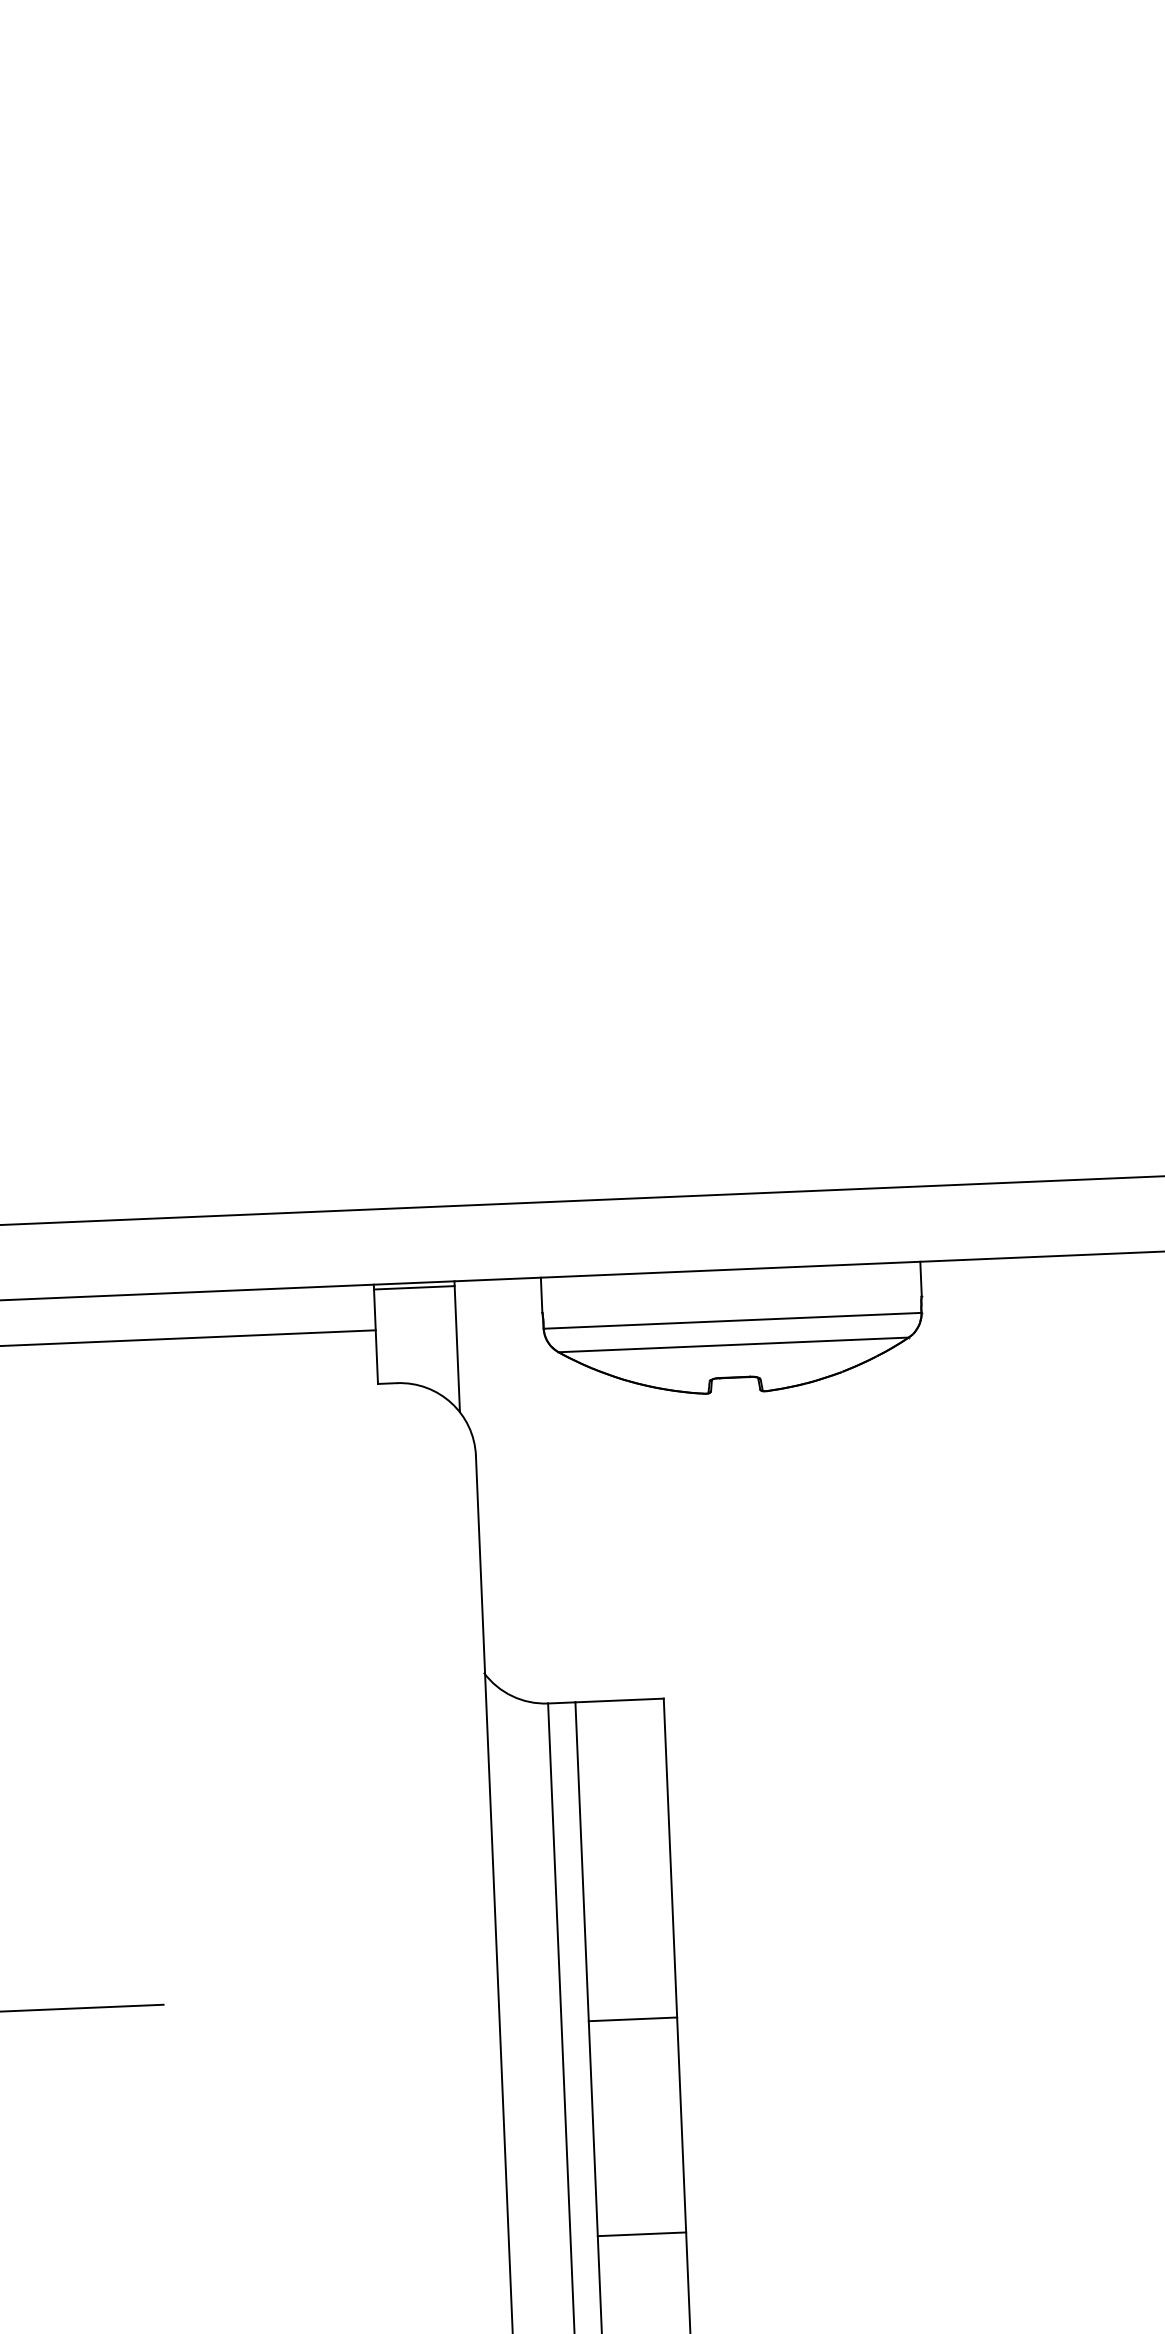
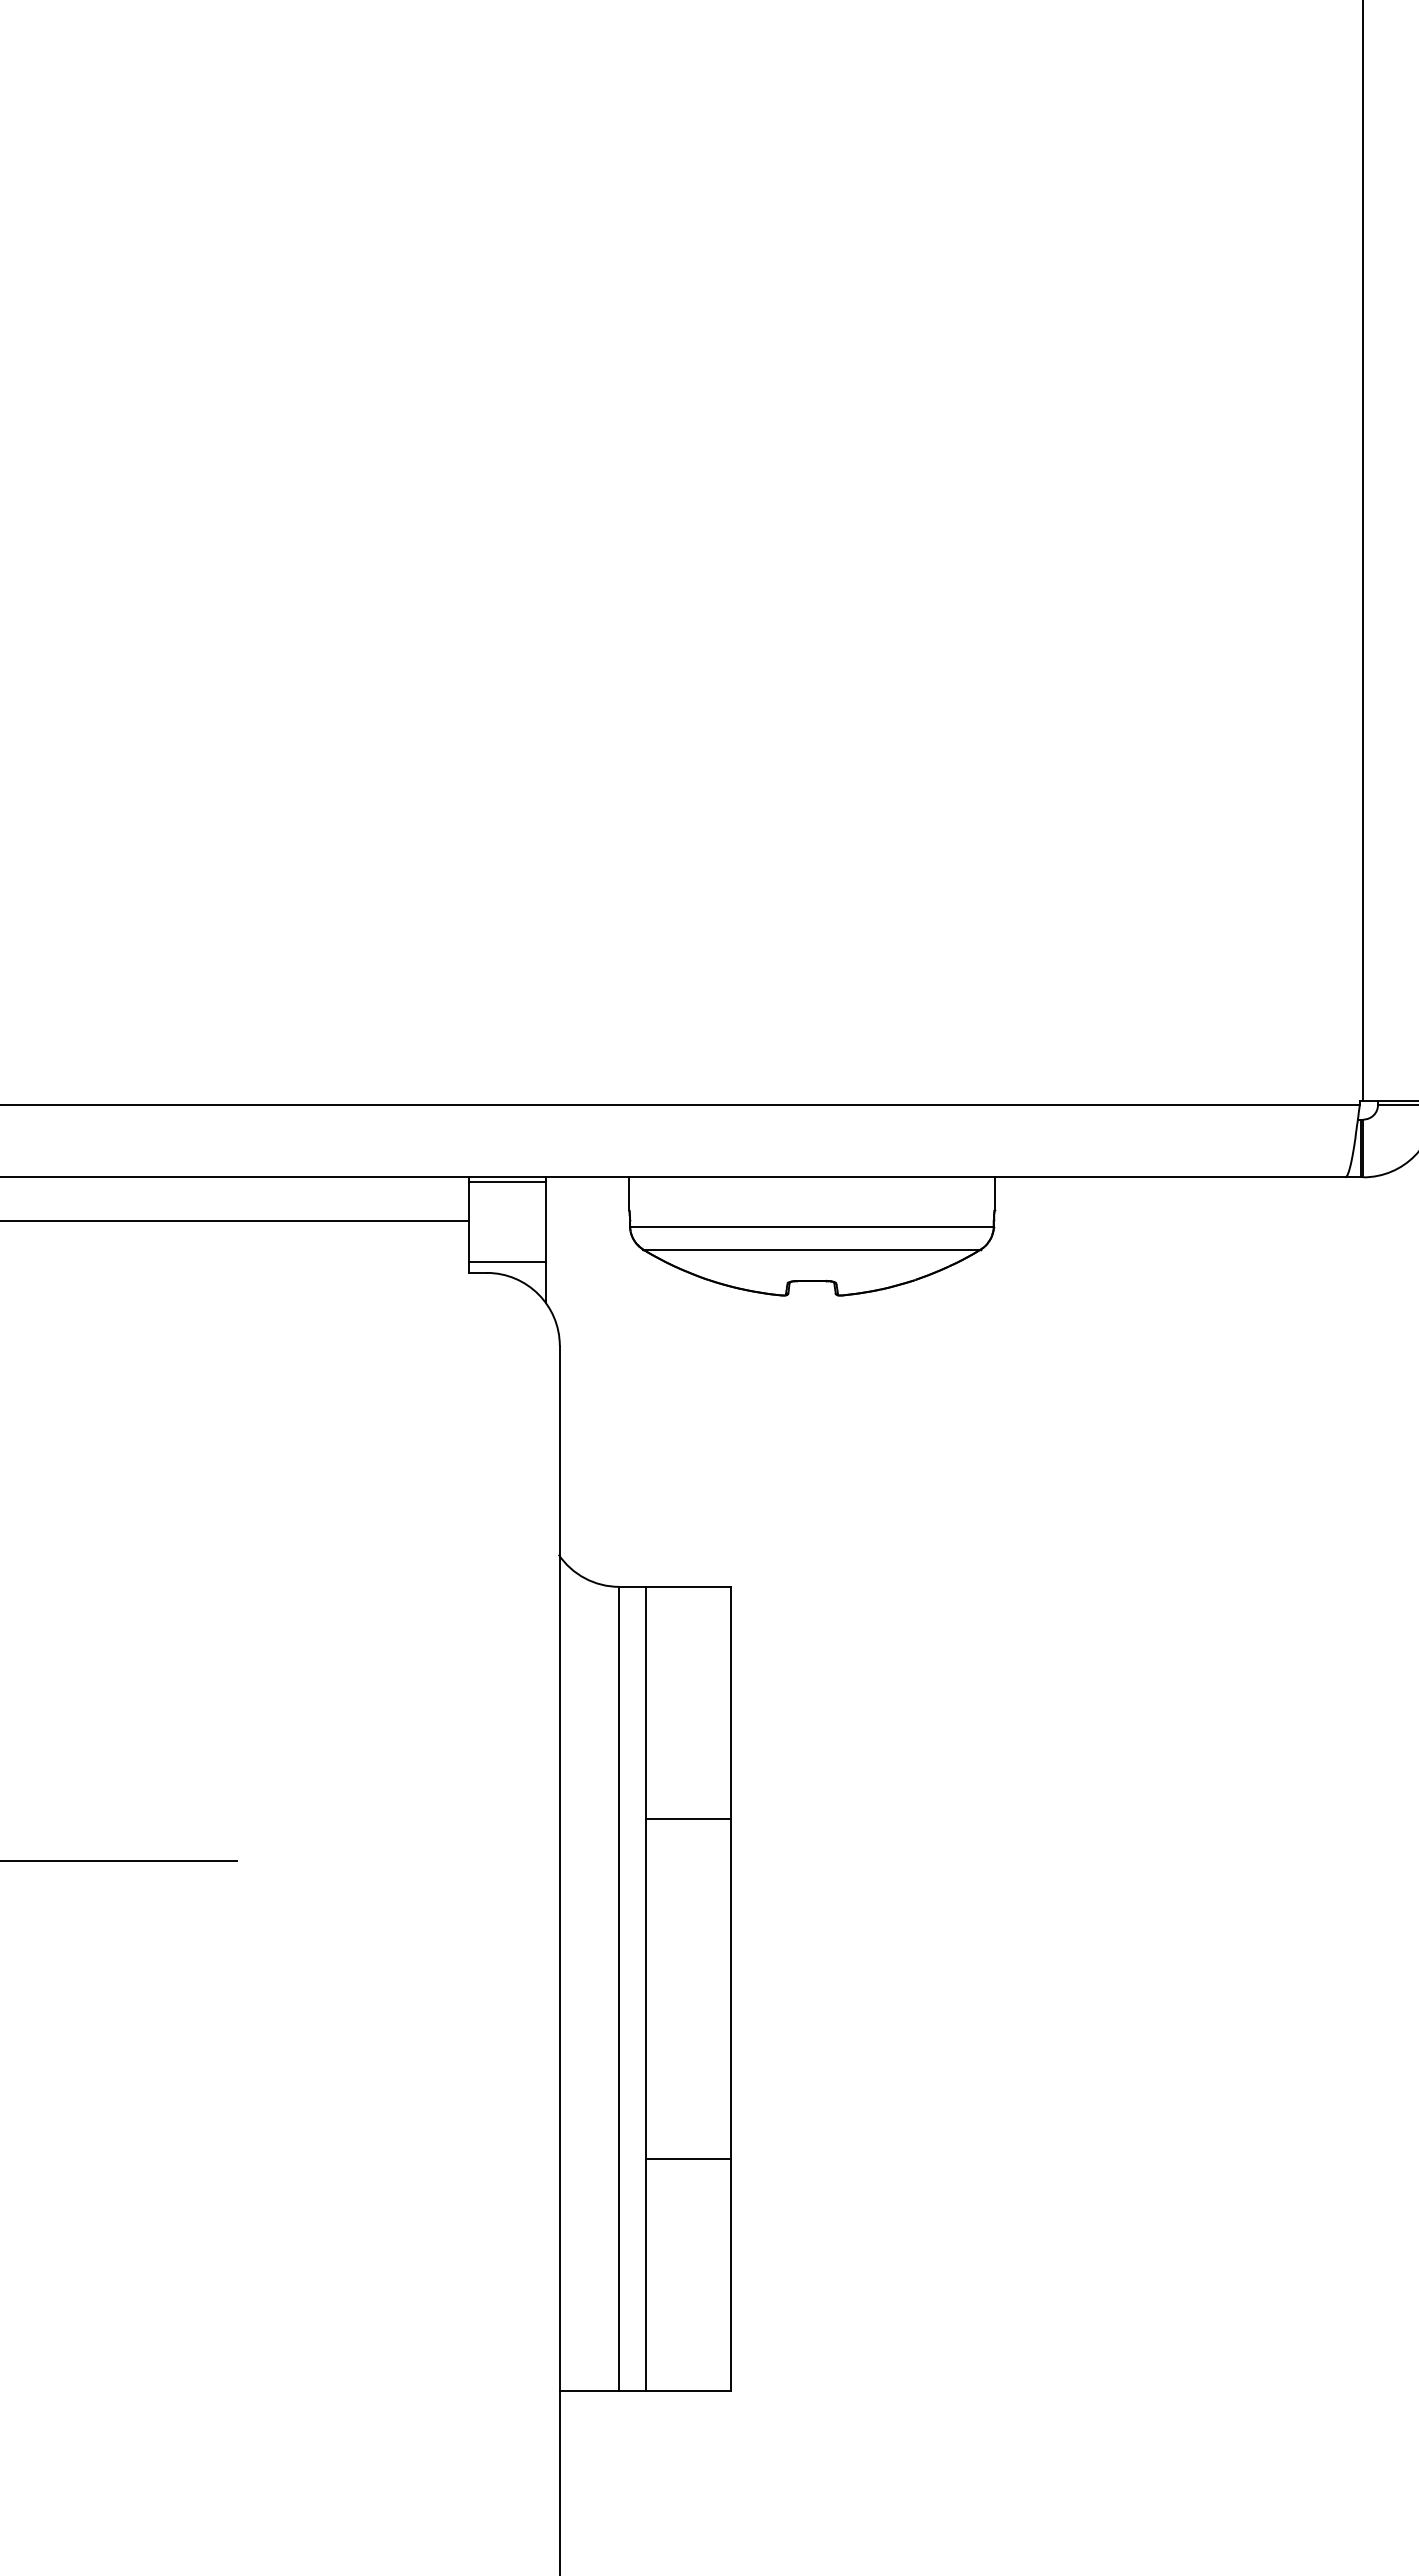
line: (417, 1370) -> (507, 1261), added
line: (632, 2019) -> (687, 1818), moved
line: (641, 2234) -> (687, 2158), moved

